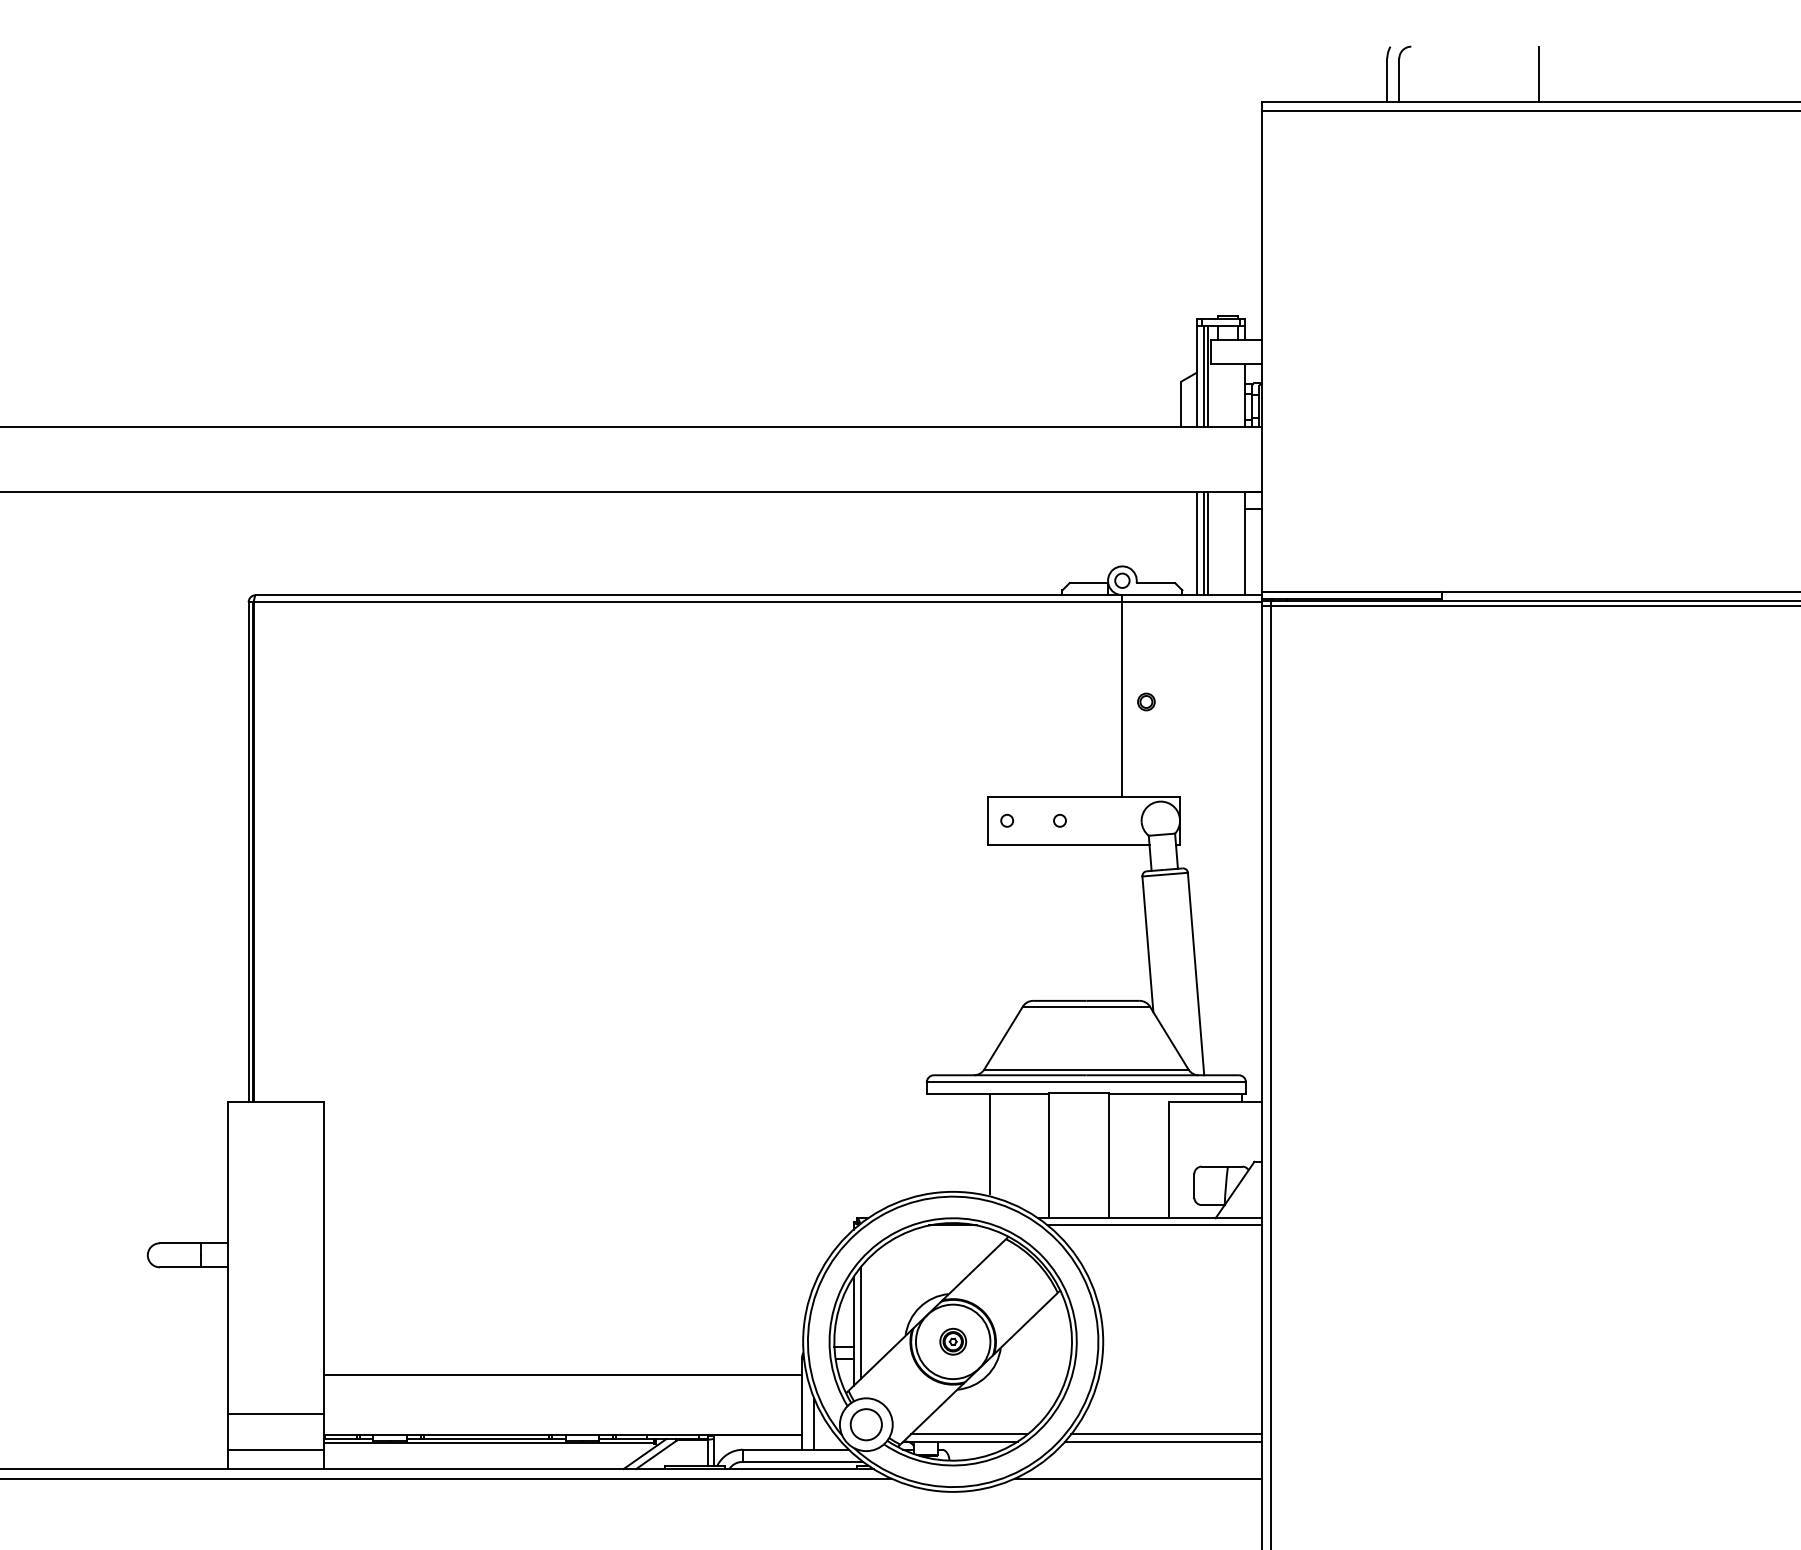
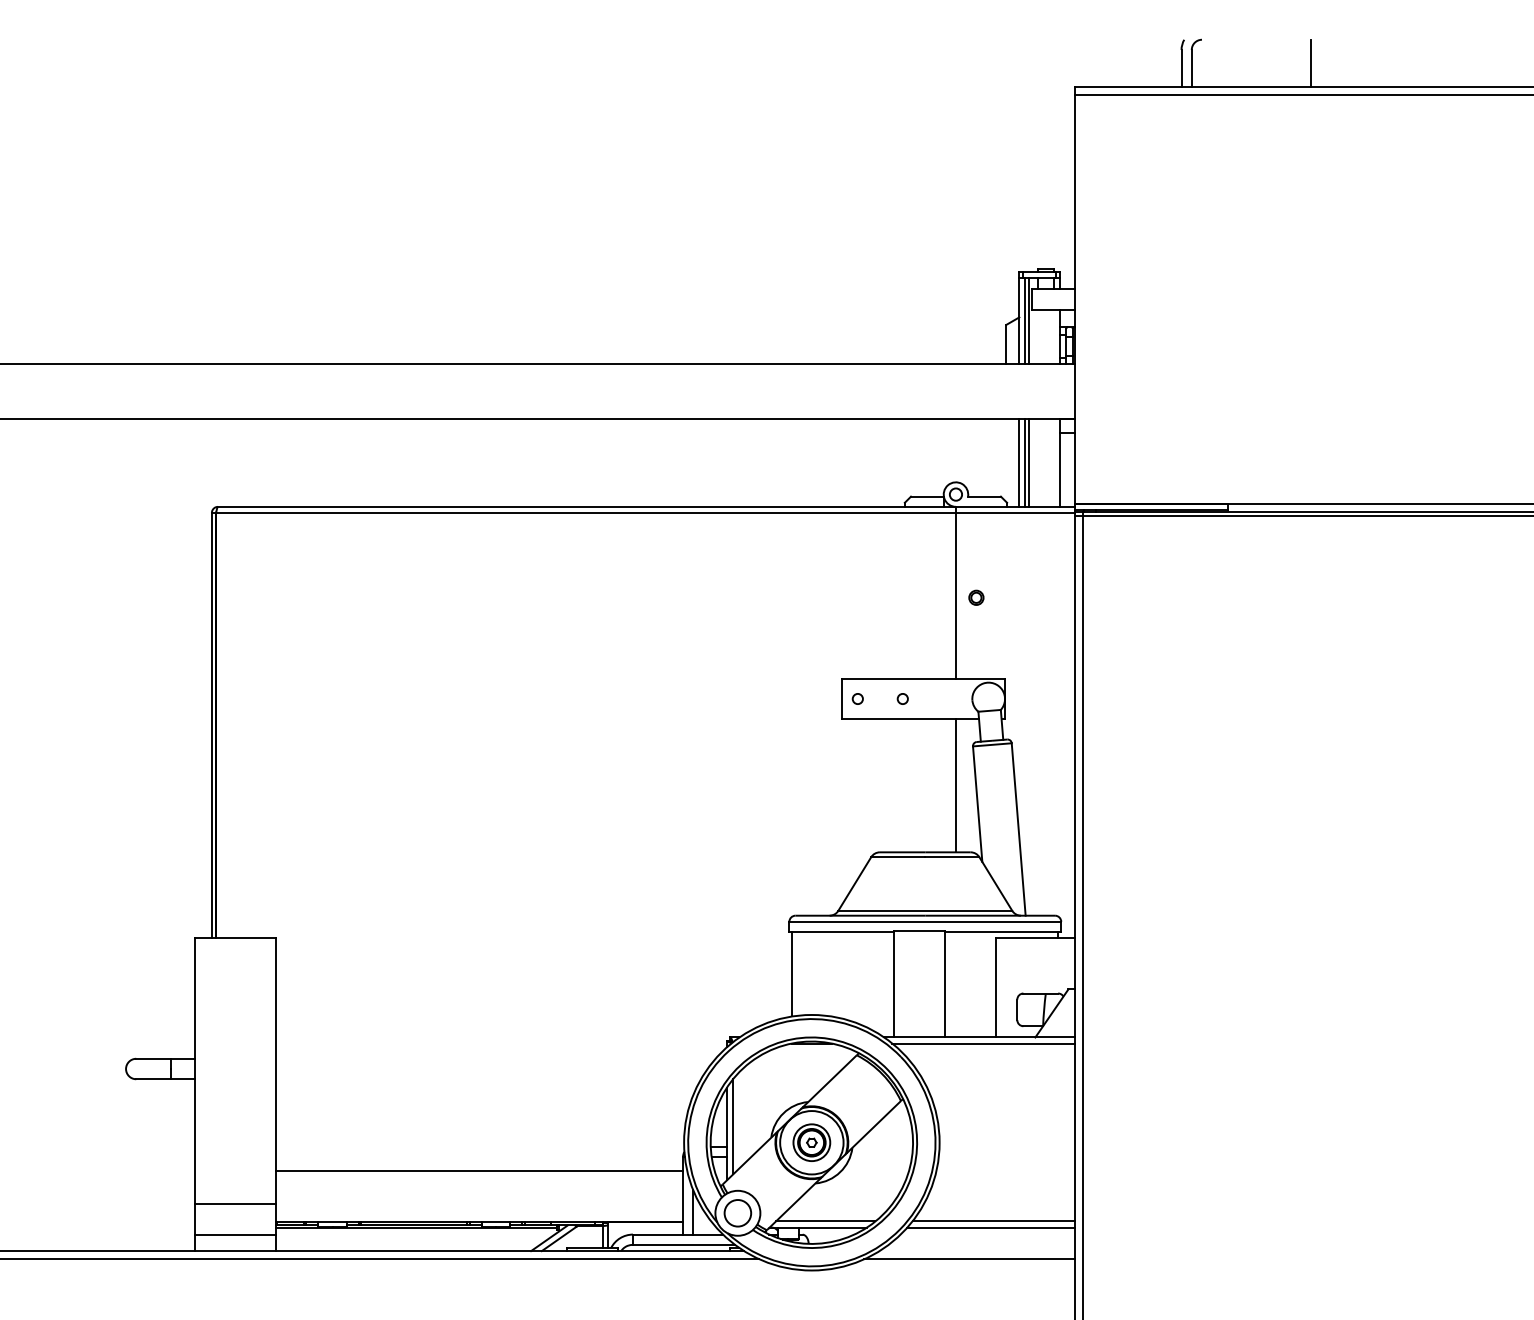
line: (1121, 922) -> (955, 785), added
line: (990, 1144) -> (792, 974), moved
part: (952, 1341) -> (811, 1142), size x1.67

